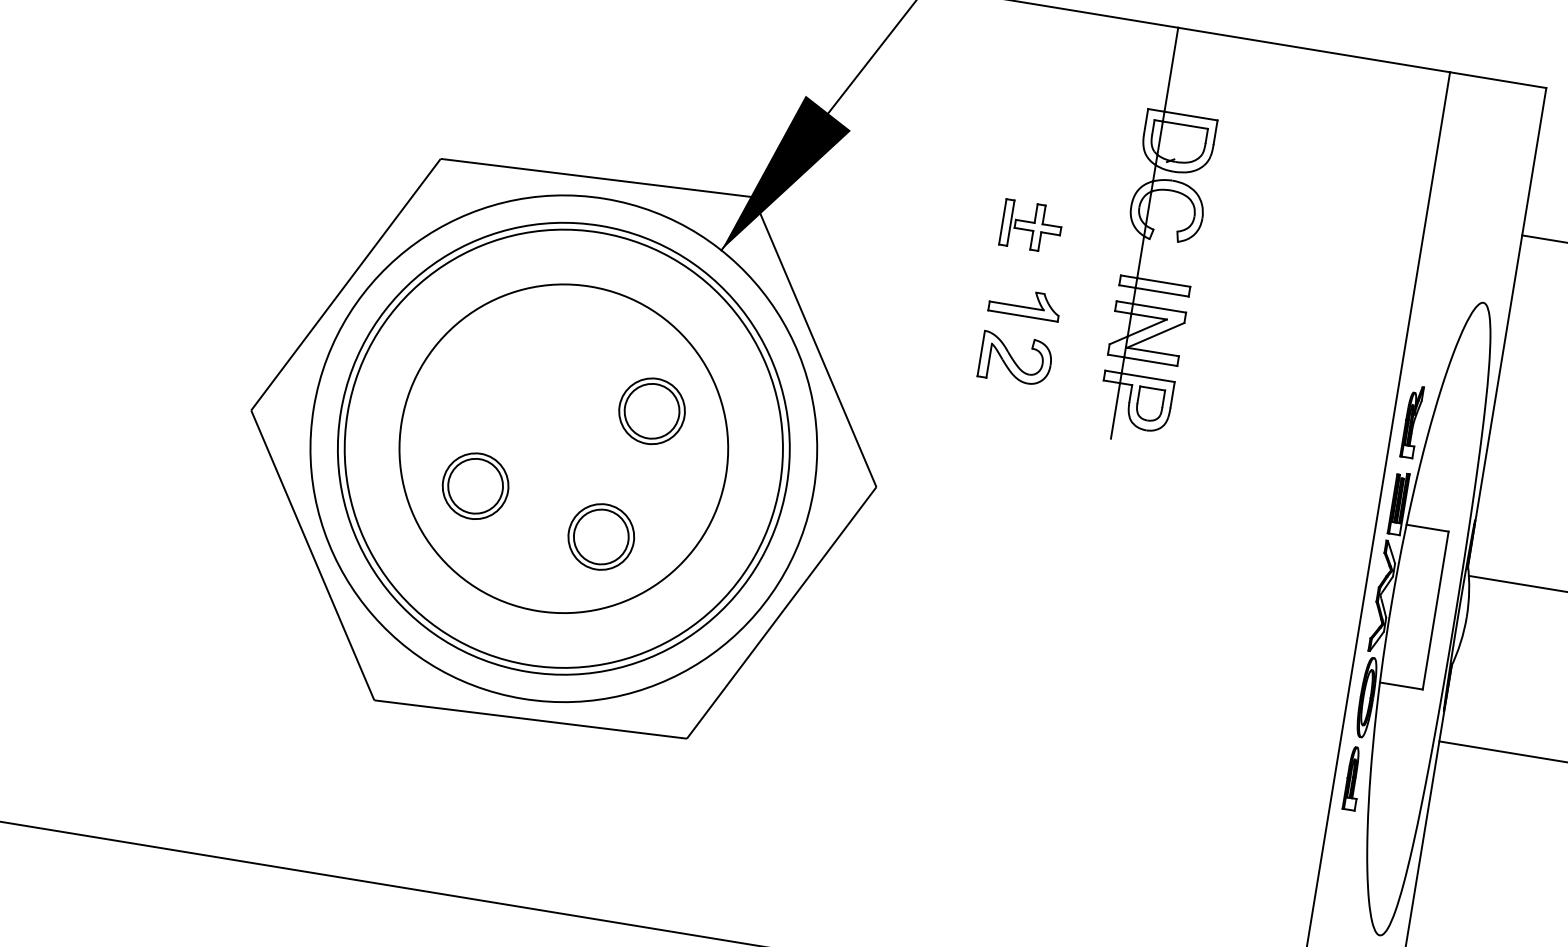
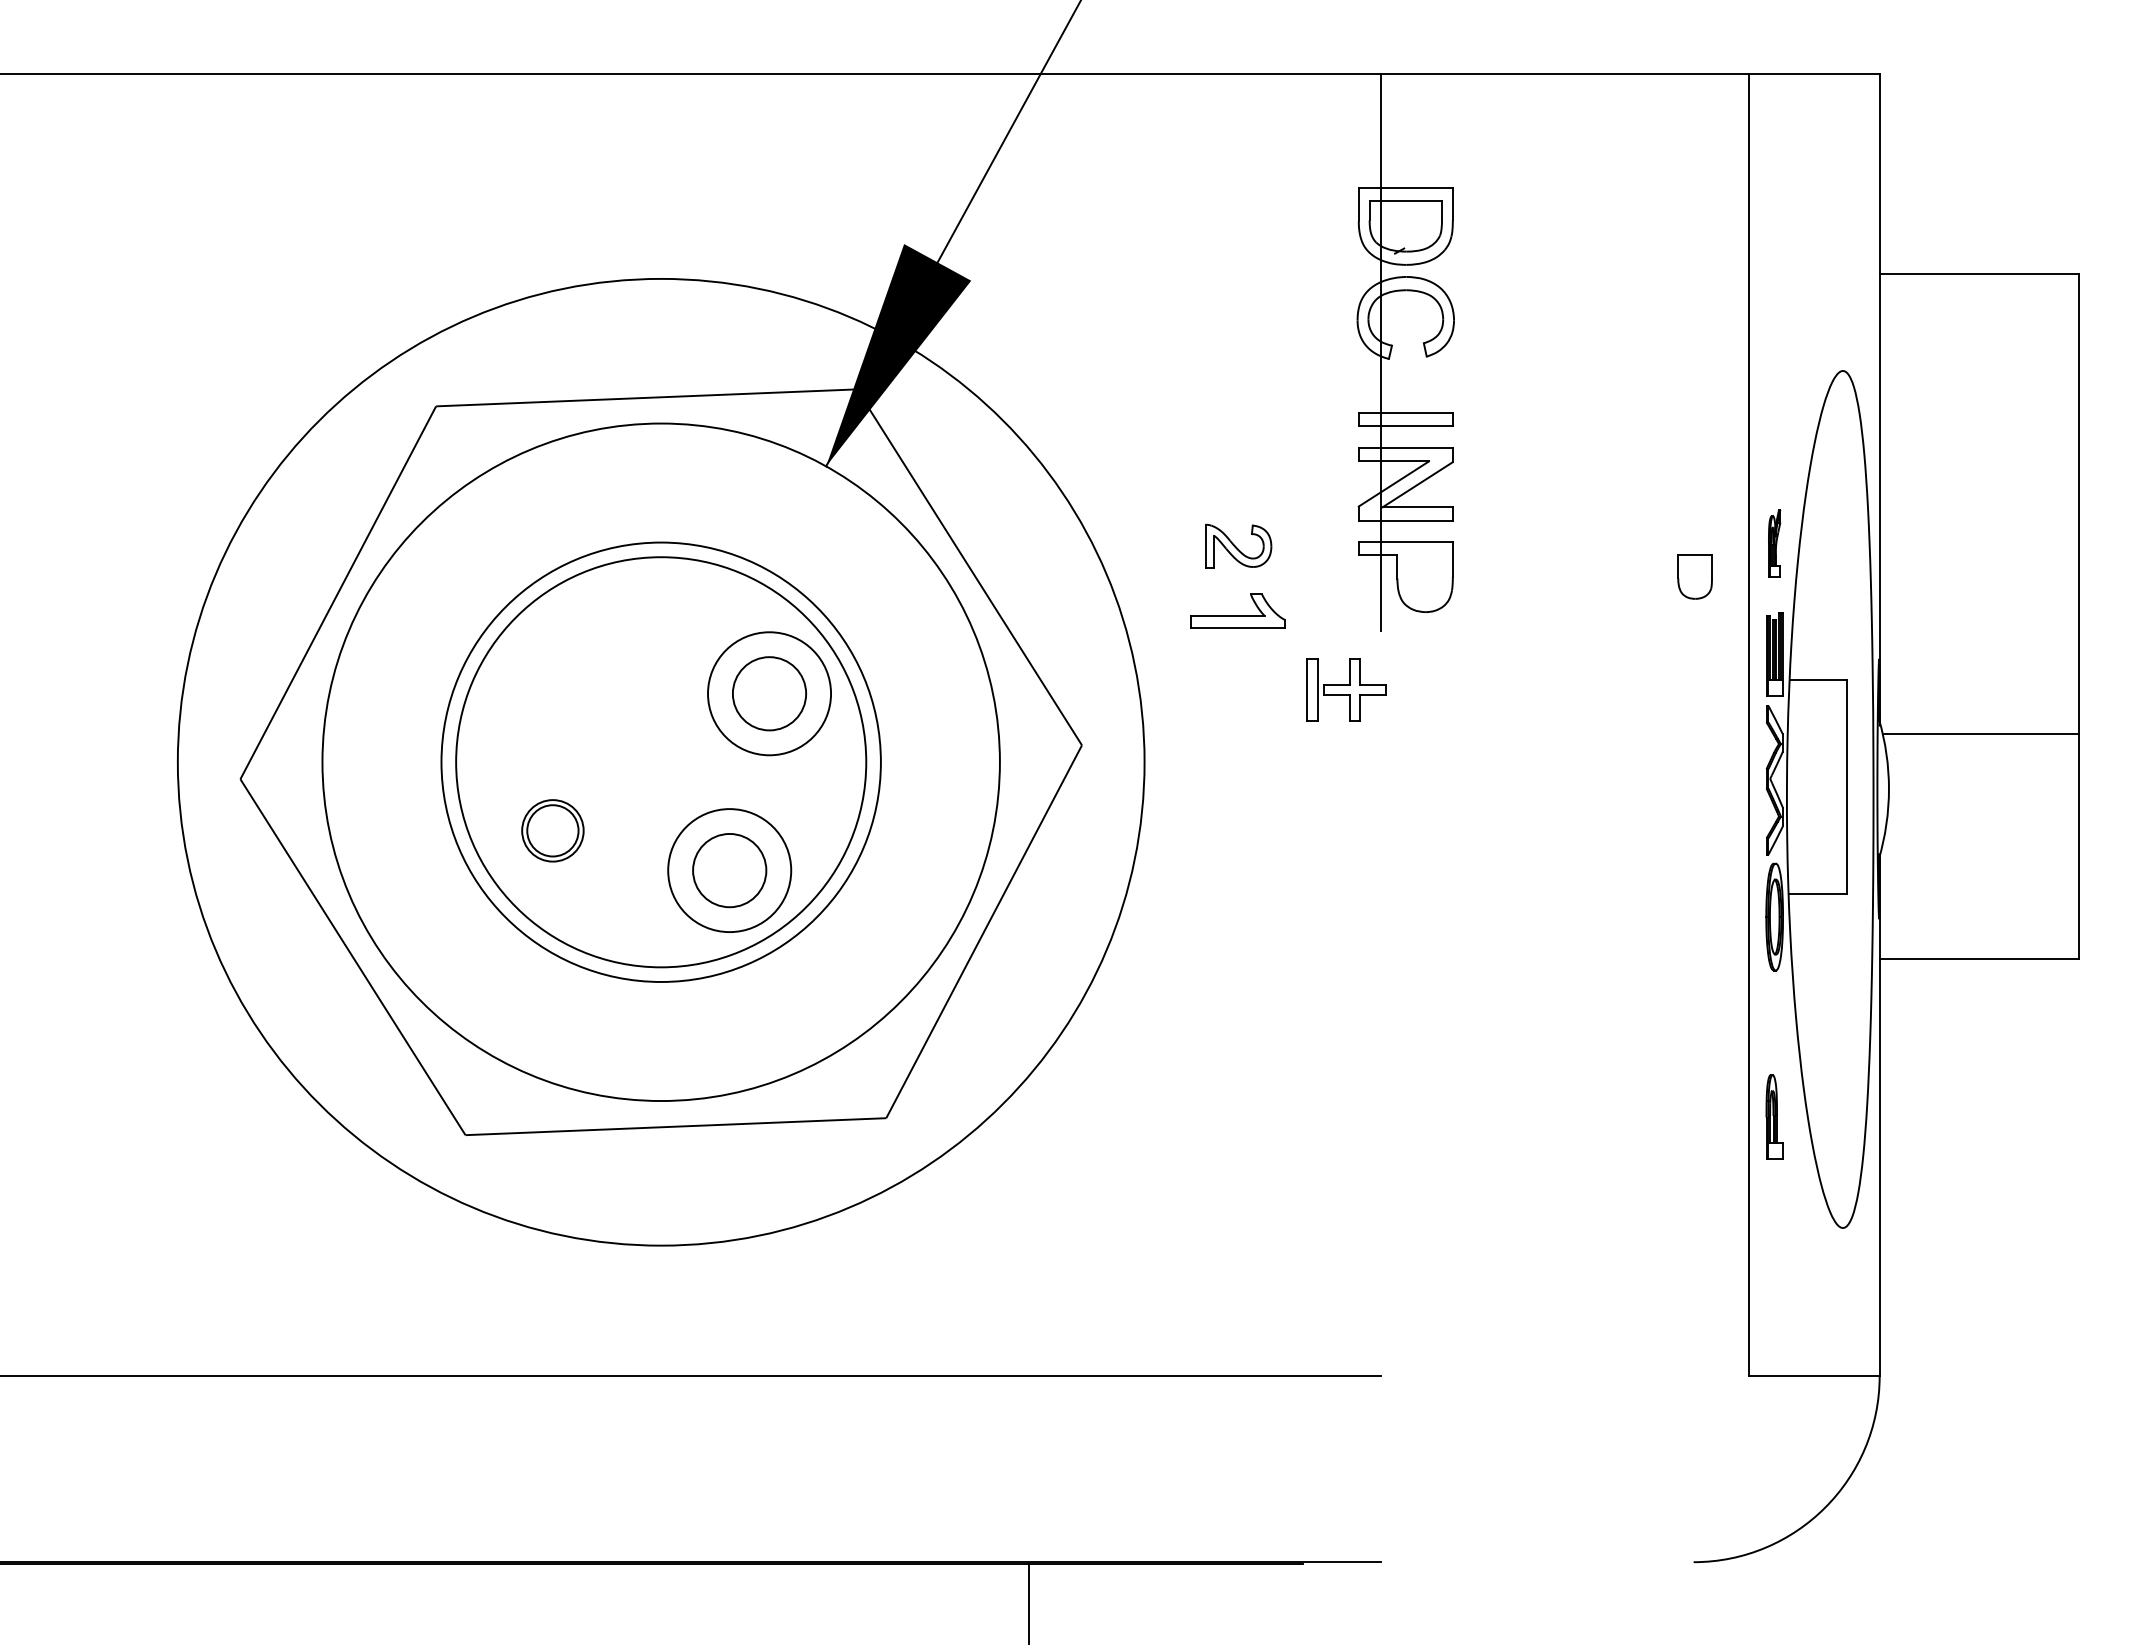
part: (1031, 226) -> (1346, 689), moved
part: (1024, 303) -> (1237, 610), moved
part: (1016, 358) -> (1238, 545), size x0.7
part: (1149, 403) -> (1694, 576), moved
circle: (652, 411) -> (769, 693), size x1.4
part: (1411, 421) -> (1774, 543), size x0.7
circle: (564, 448) -> (661, 762), size x0.7
circle: (564, 448) -> (661, 762), size x1.6
part: (475, 485) -> (552, 830), size x0.7
circle: (601, 536) -> (729, 870), size x1.4
part: (1353, 778) -> (1774, 1116), moved

